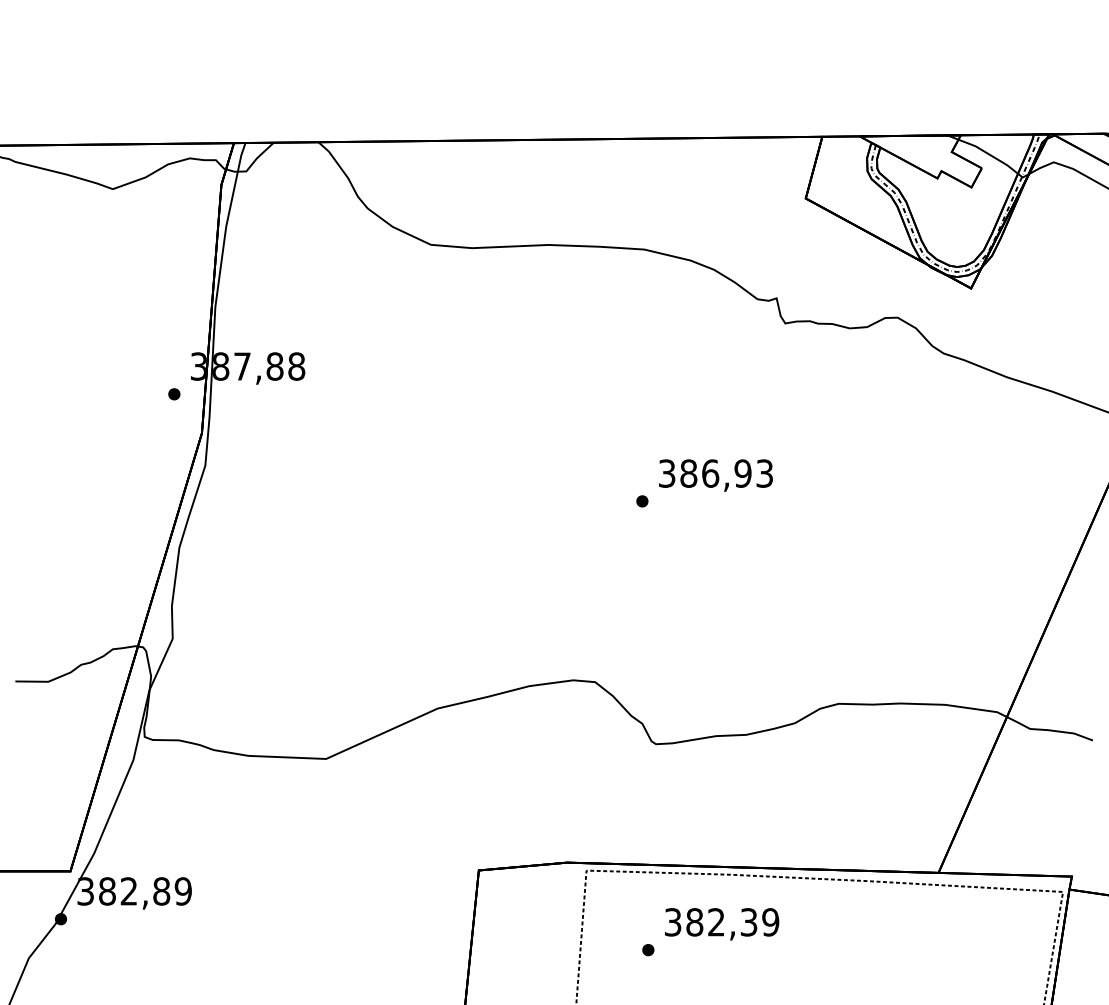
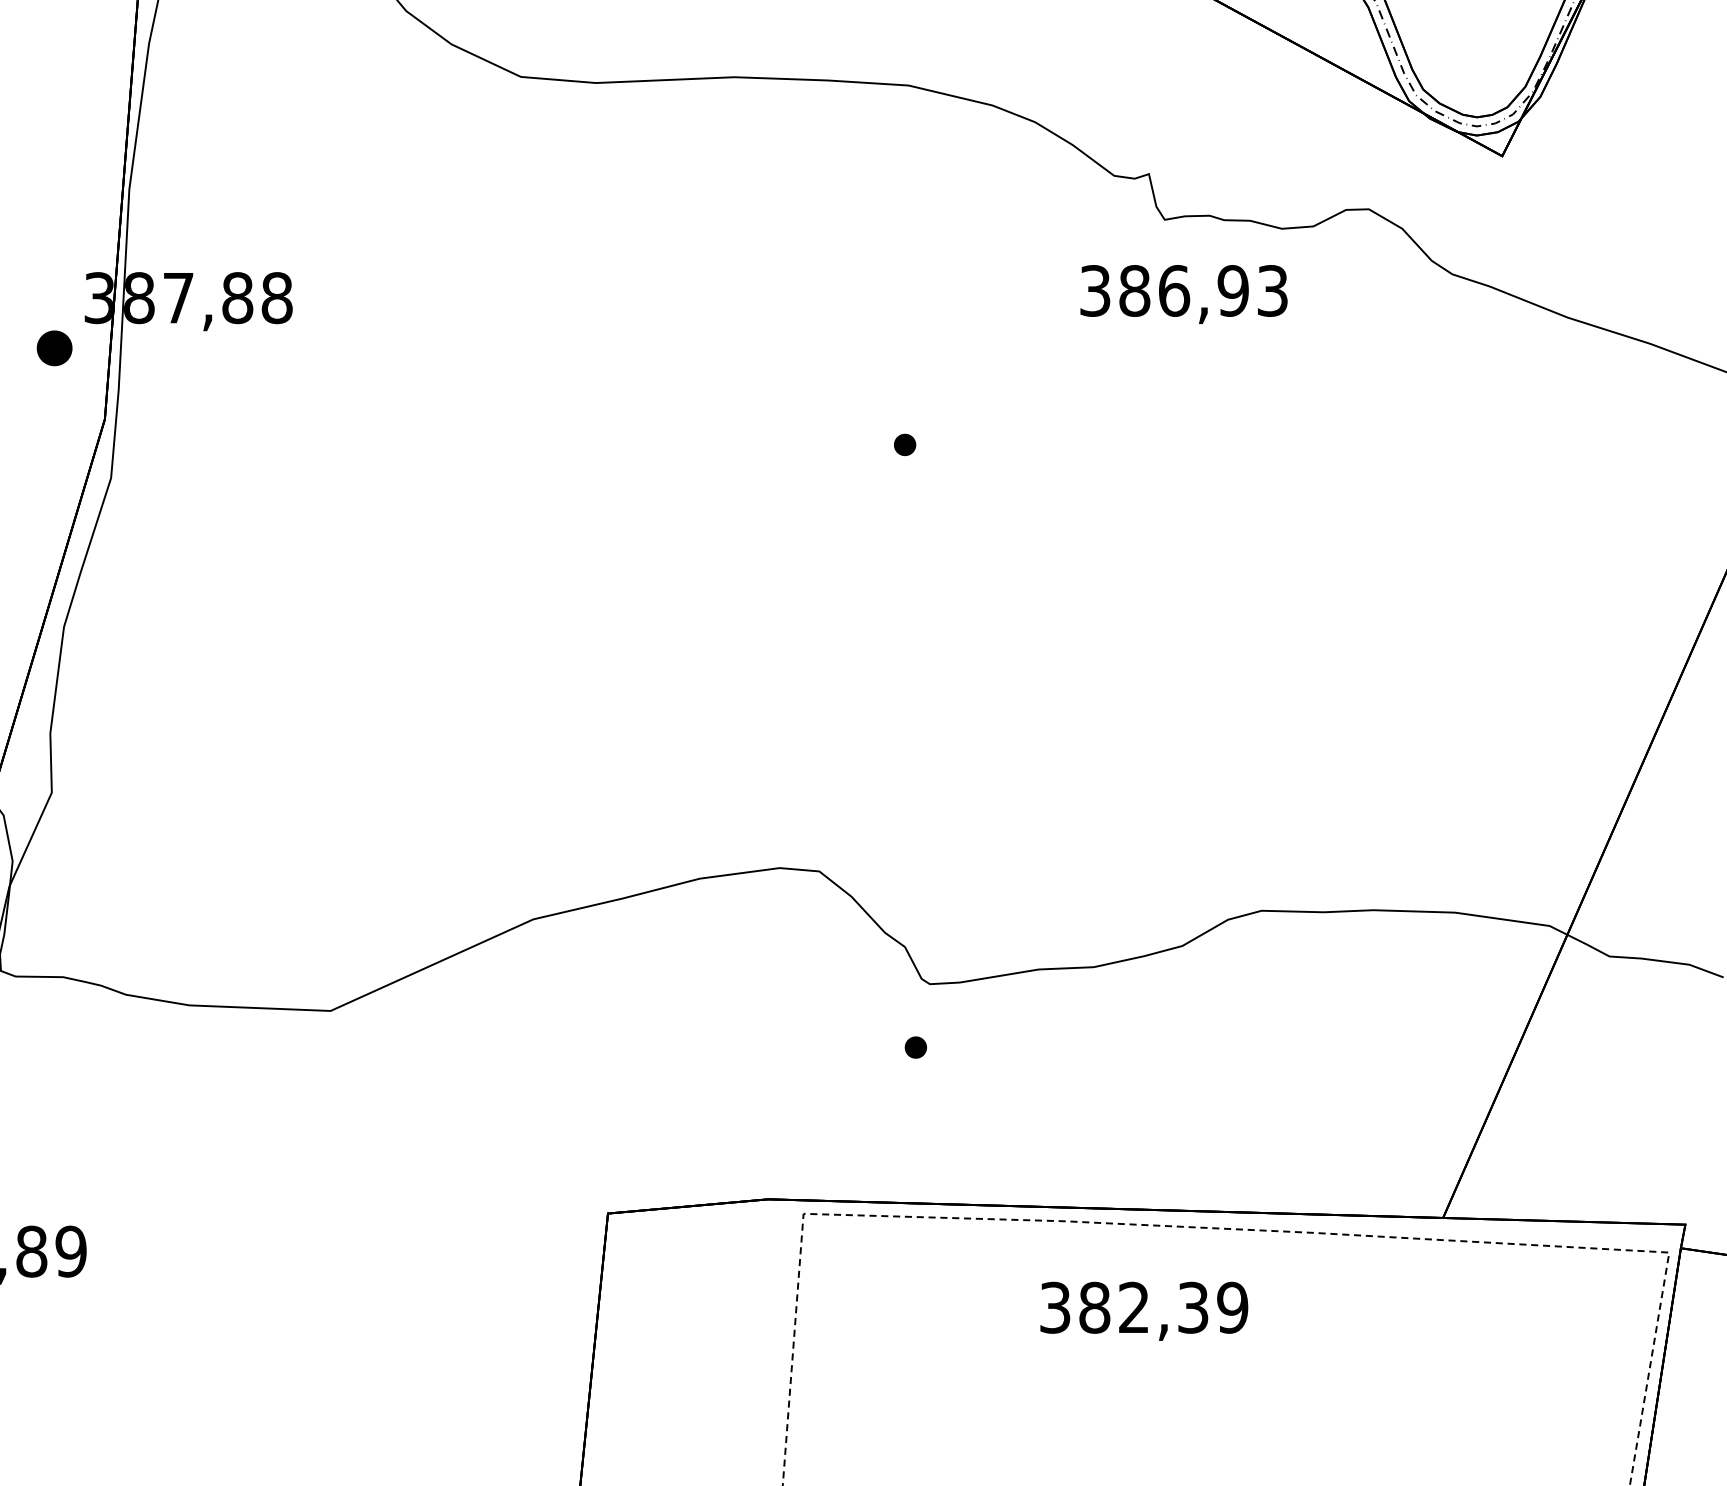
part: (174, 394) -> (55, 348), size x1.6
text: (715, 475) -> (1183, 294), moved
part: (642, 501) -> (905, 445), moved
text: (722, 924) -> (1145, 1311), moved
part: (648, 950) -> (916, 1048), moved

